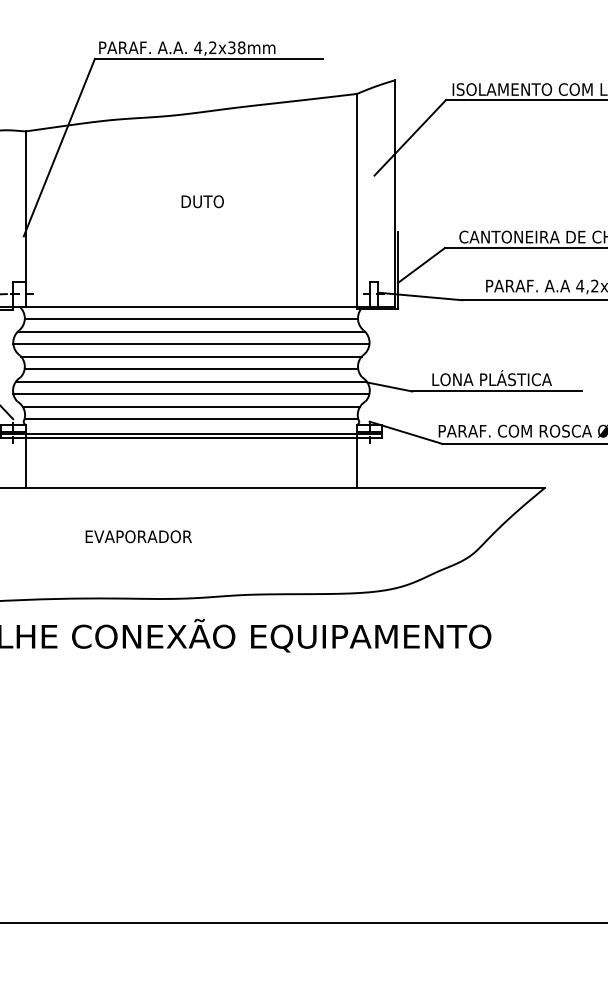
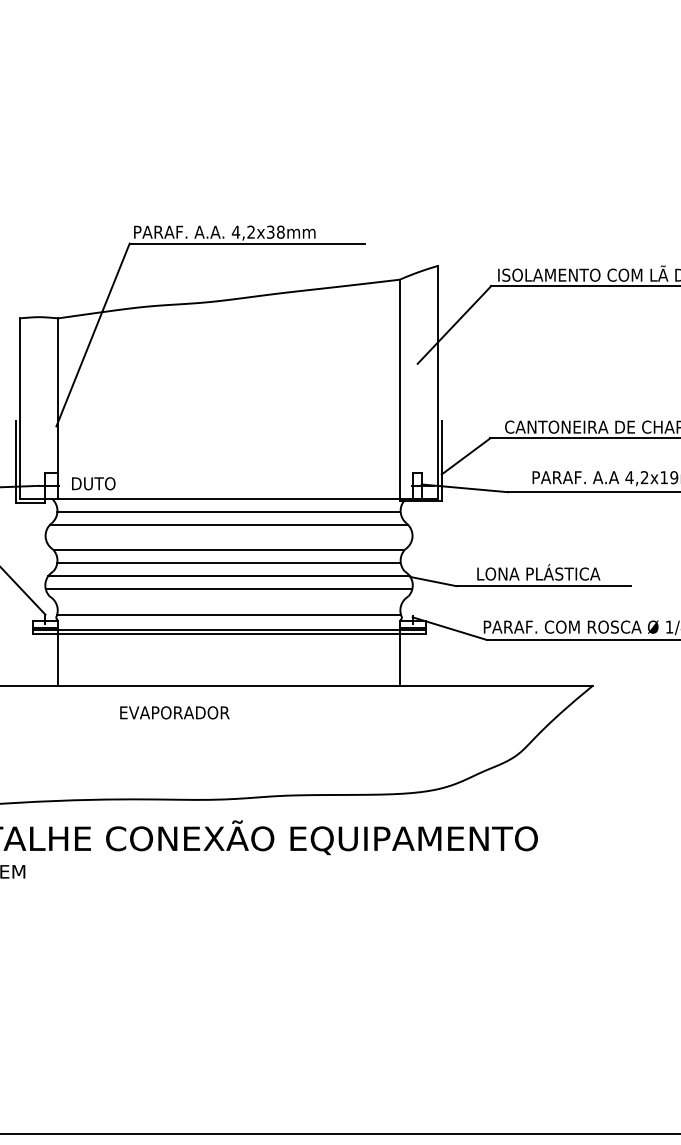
text: (202, 201) -> (93, 483), moved
line: (190, 344) -> (228, 537), removed
line: (190, 406) -> (228, 601), removed
text: (138, 536) -> (174, 712), moved

